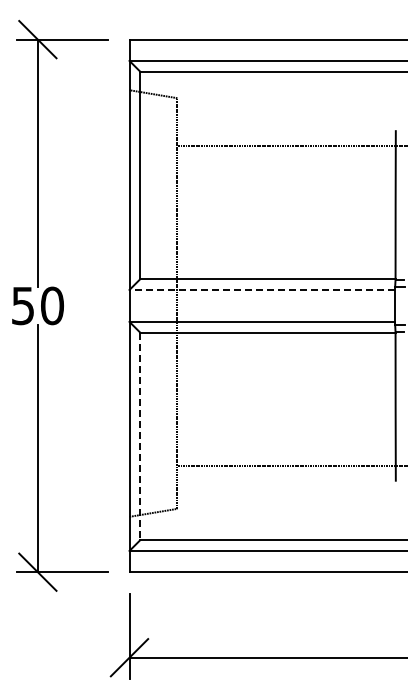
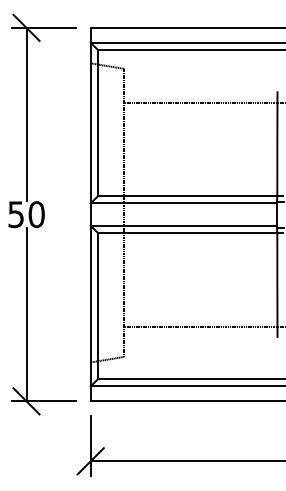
line: (262, 289) -> (184, 203), dashed -> solid
line: (140, 436) -> (98, 306), dashed -> solid

